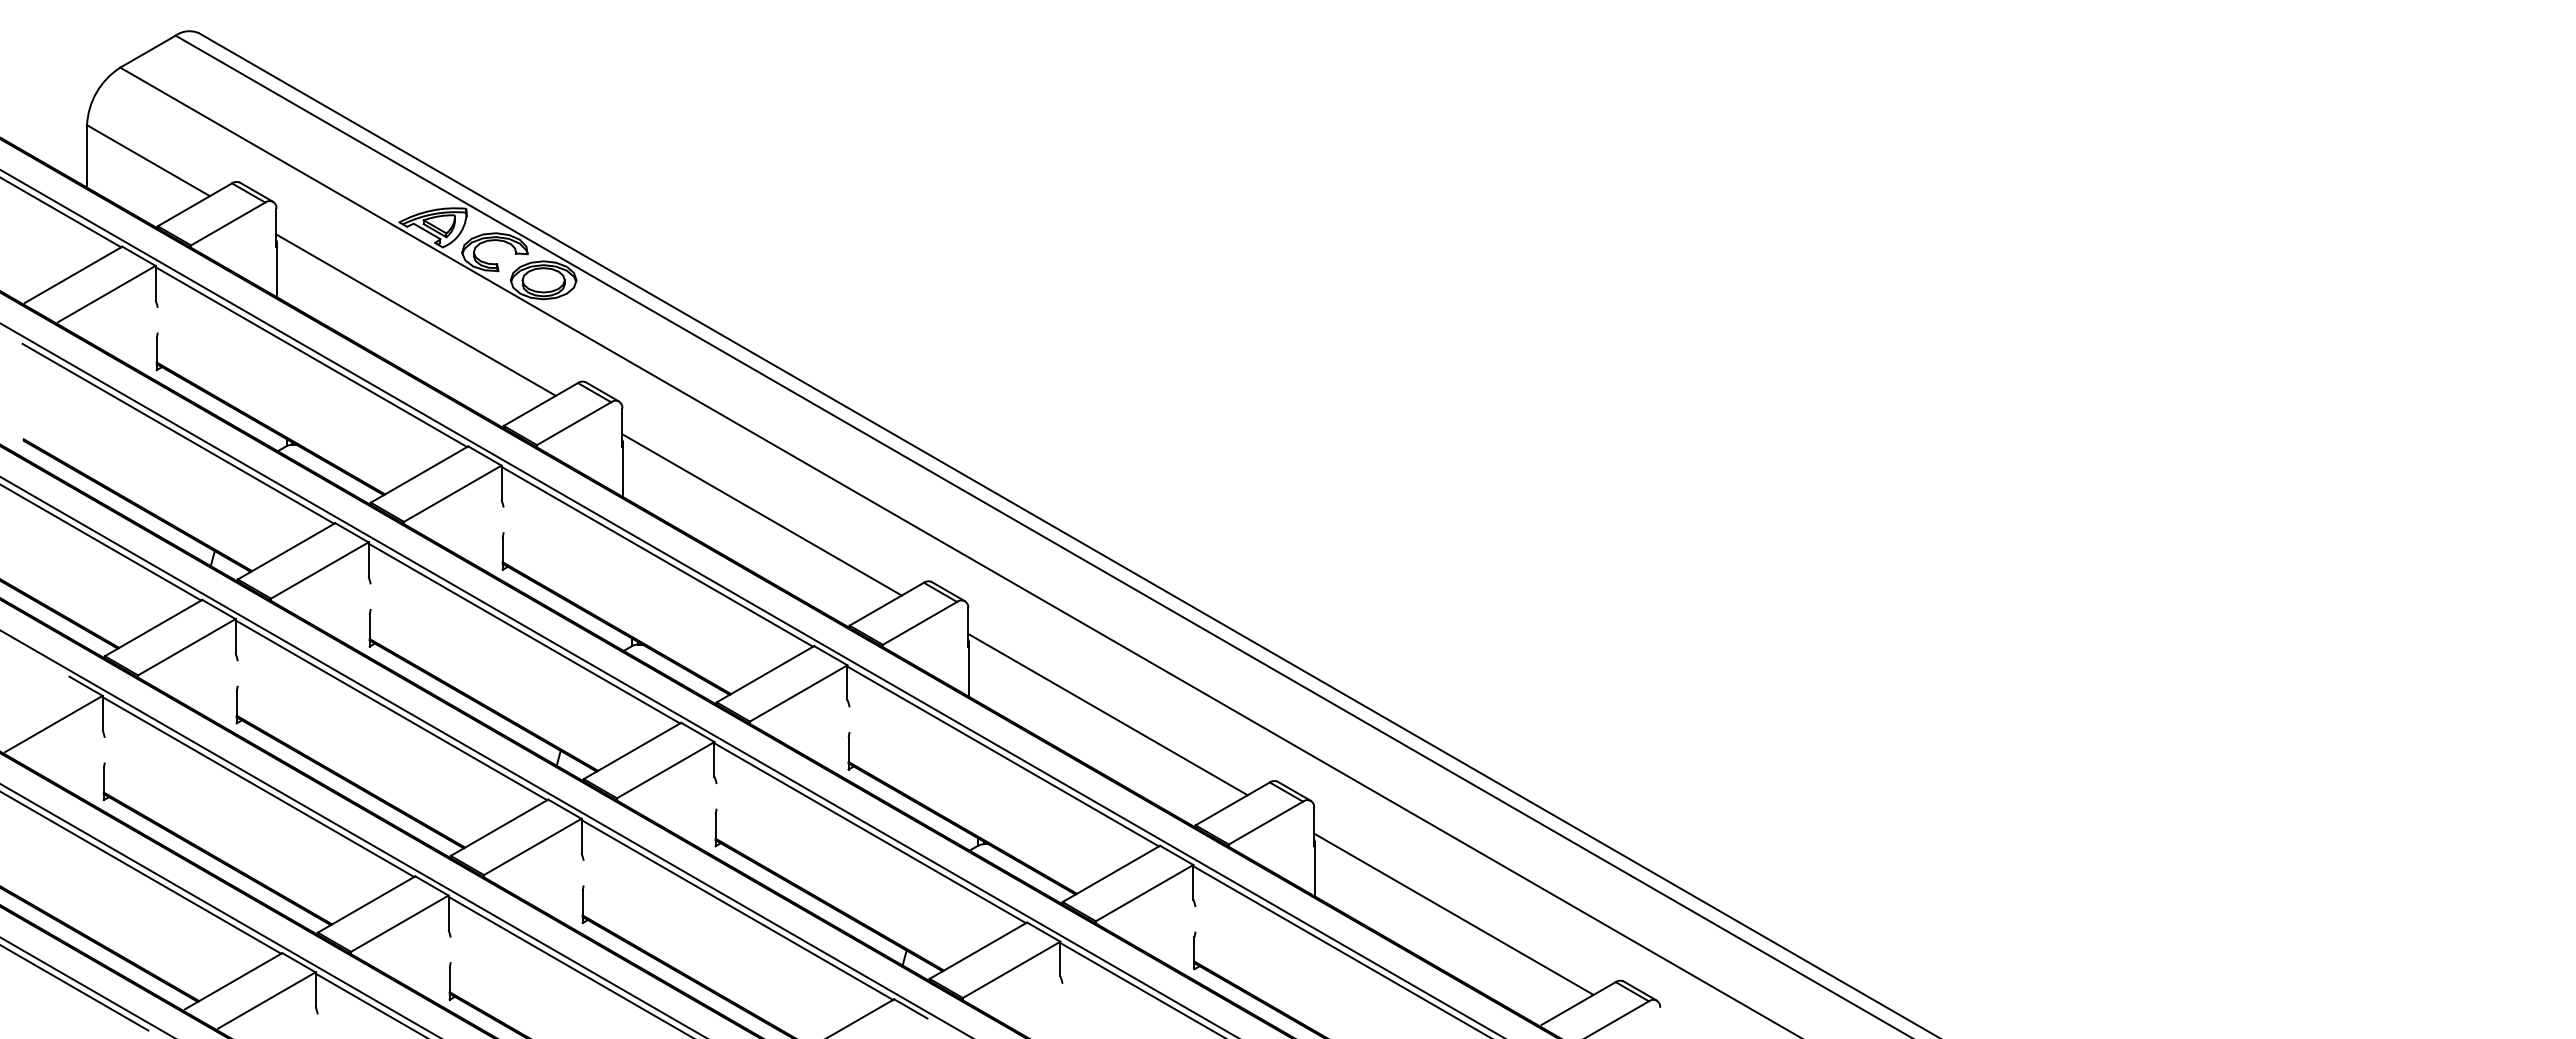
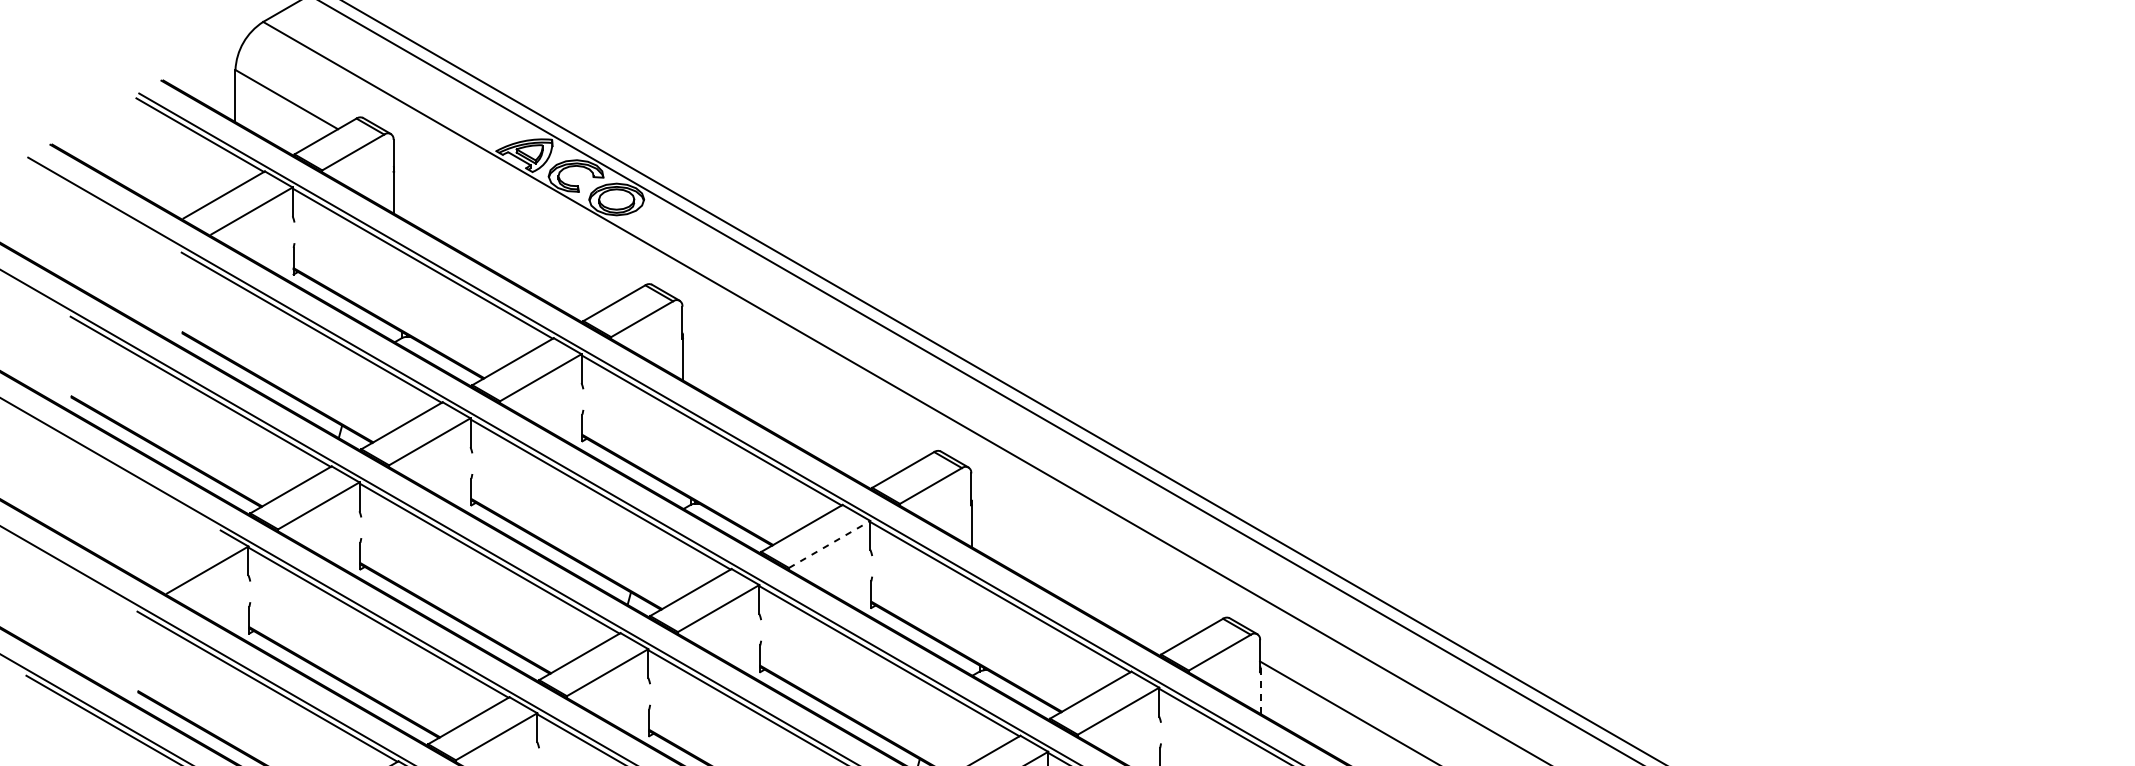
line: (415, 314) -> (509, 228), removed
line: (761, 514) -> (798, 395), removed
line: (799, 693) -> (830, 544), solid -> dashed
line: (1107, 714) -> (1087, 562), removed
line: (1314, 868) -> (1260, 690), solid -> dashed

